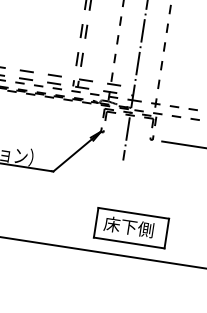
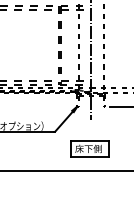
part: (130, 226) -> (89, 148), moved

